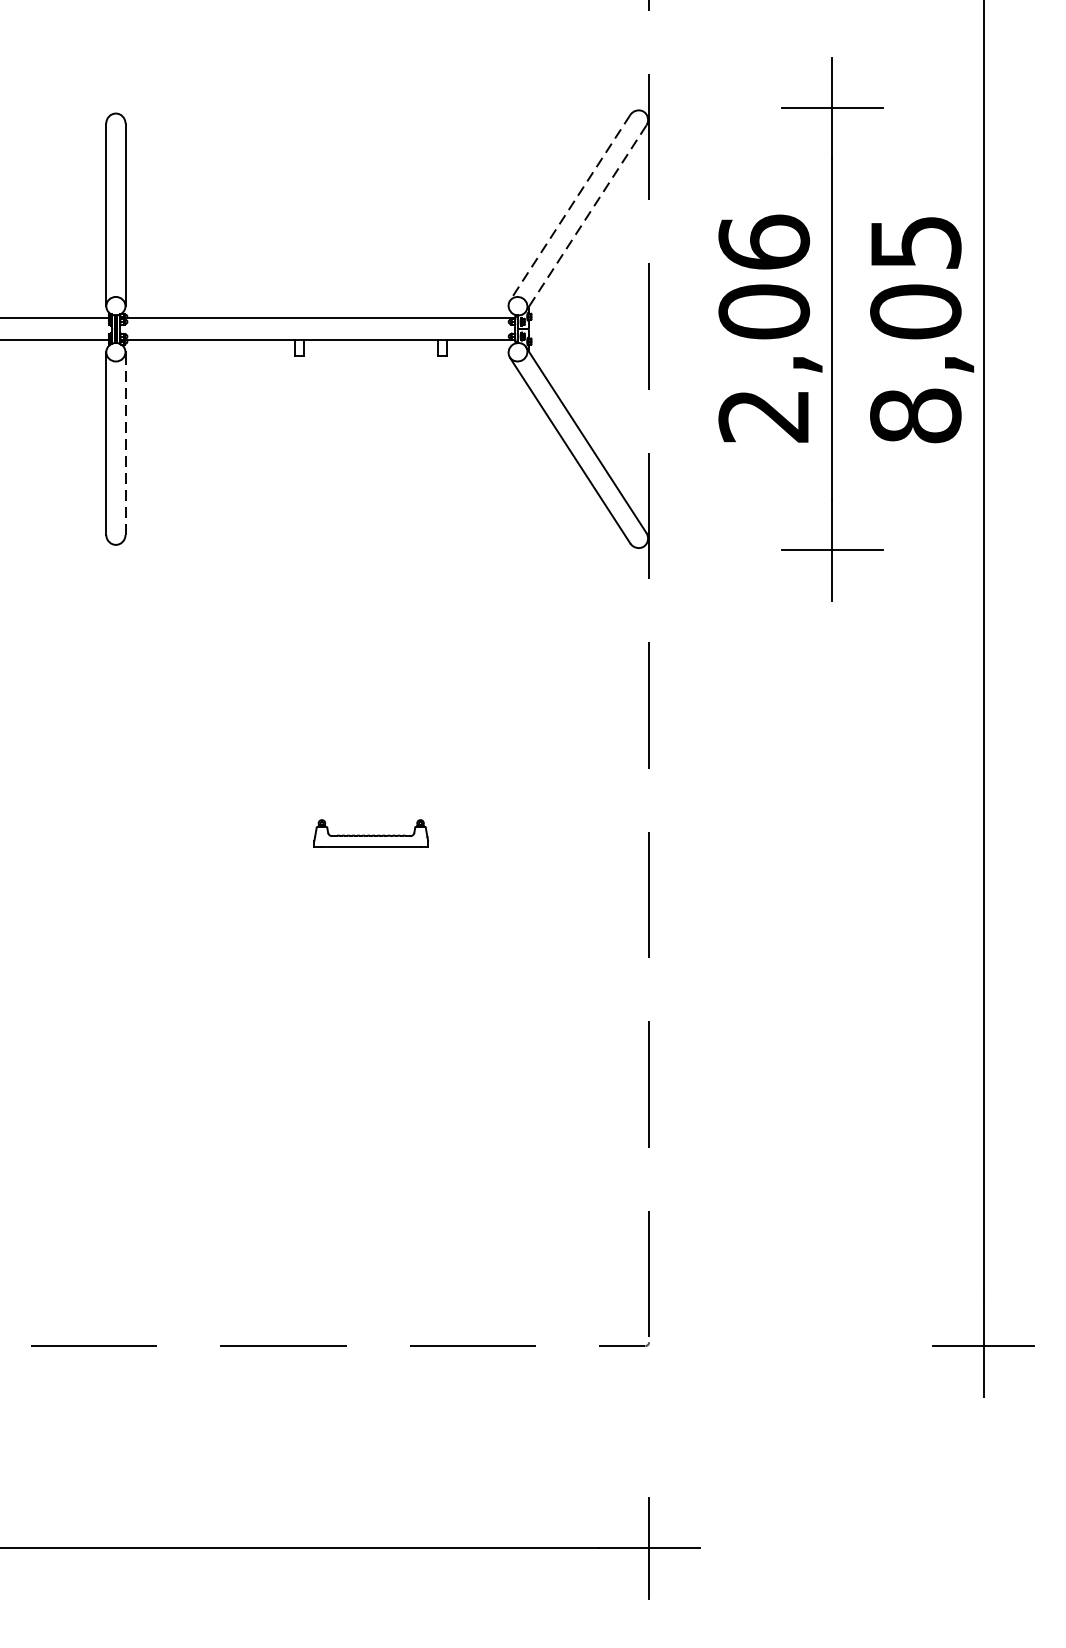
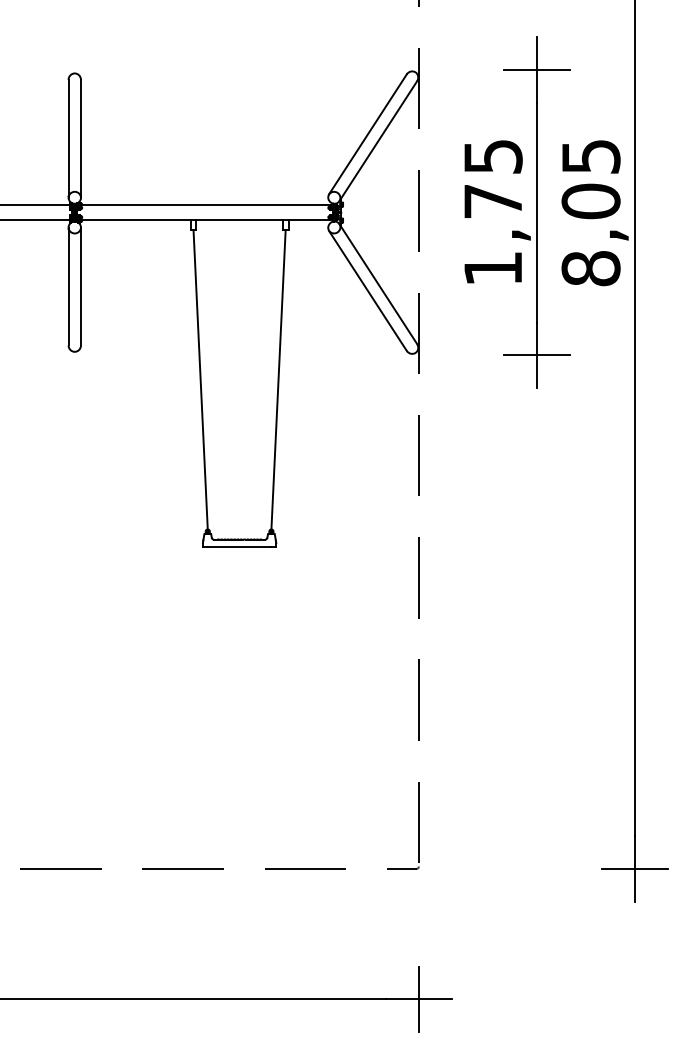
line: (569, 208) -> (367, 134), dashed -> solid
line: (586, 218) -> (378, 141), dashed -> solid
text: (763, 327) -> (492, 211), 2,06 -> 1,75
line: (124, 443) -> (80, 286), dashed -> solid
line: (310, 587) -> (200, 379), added
line: (431, 587) -> (278, 379), added

